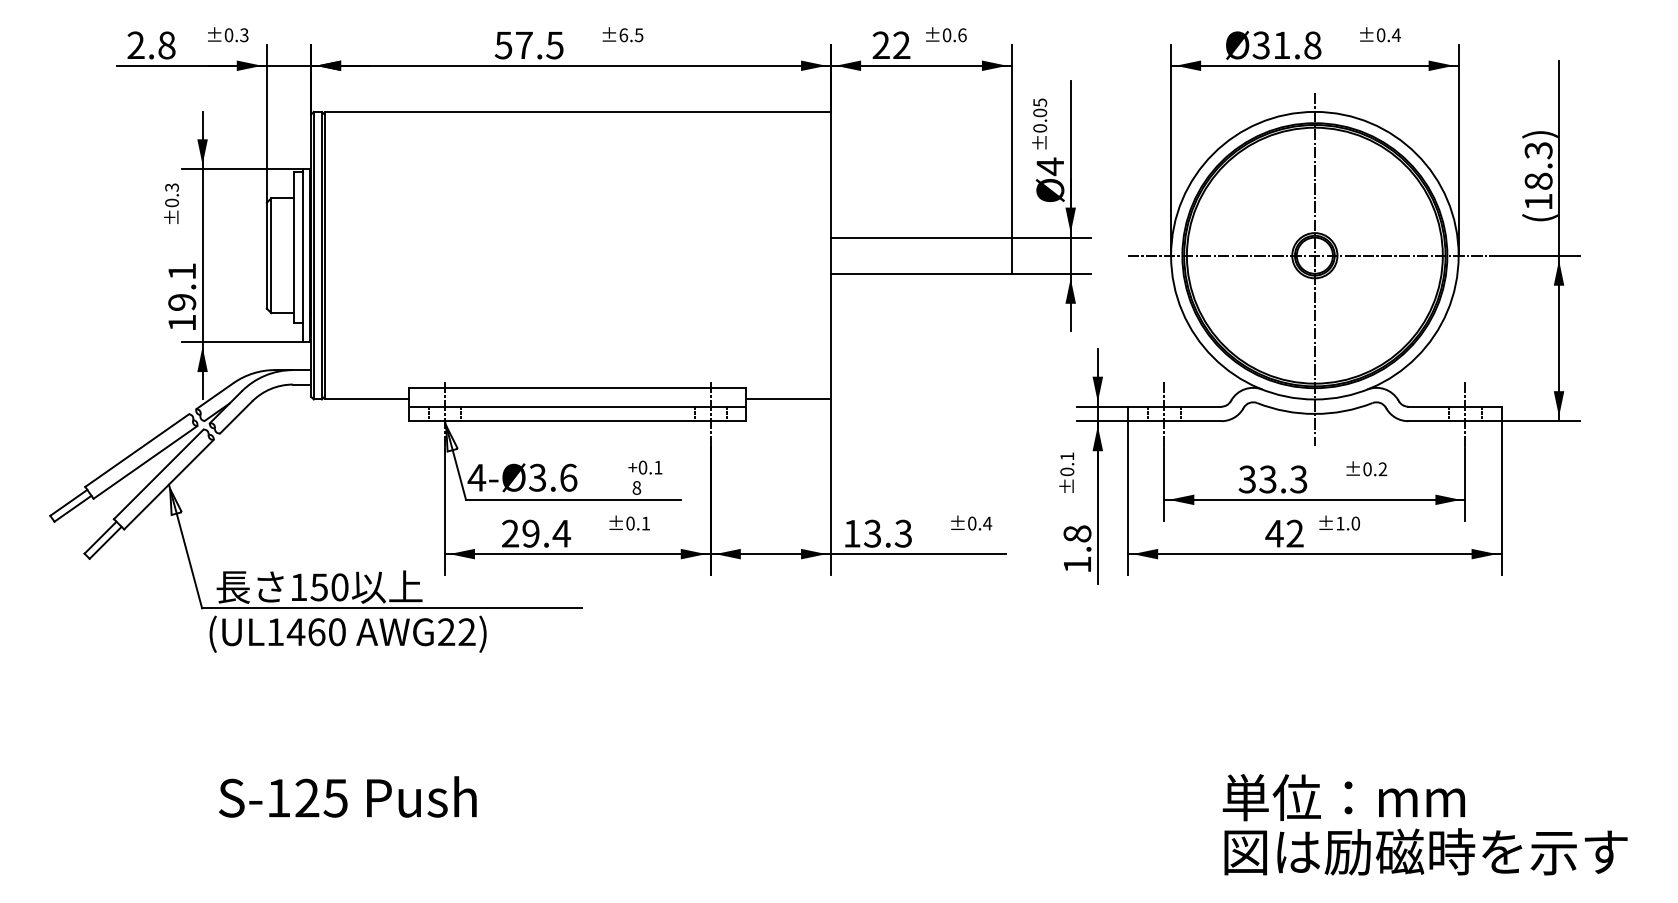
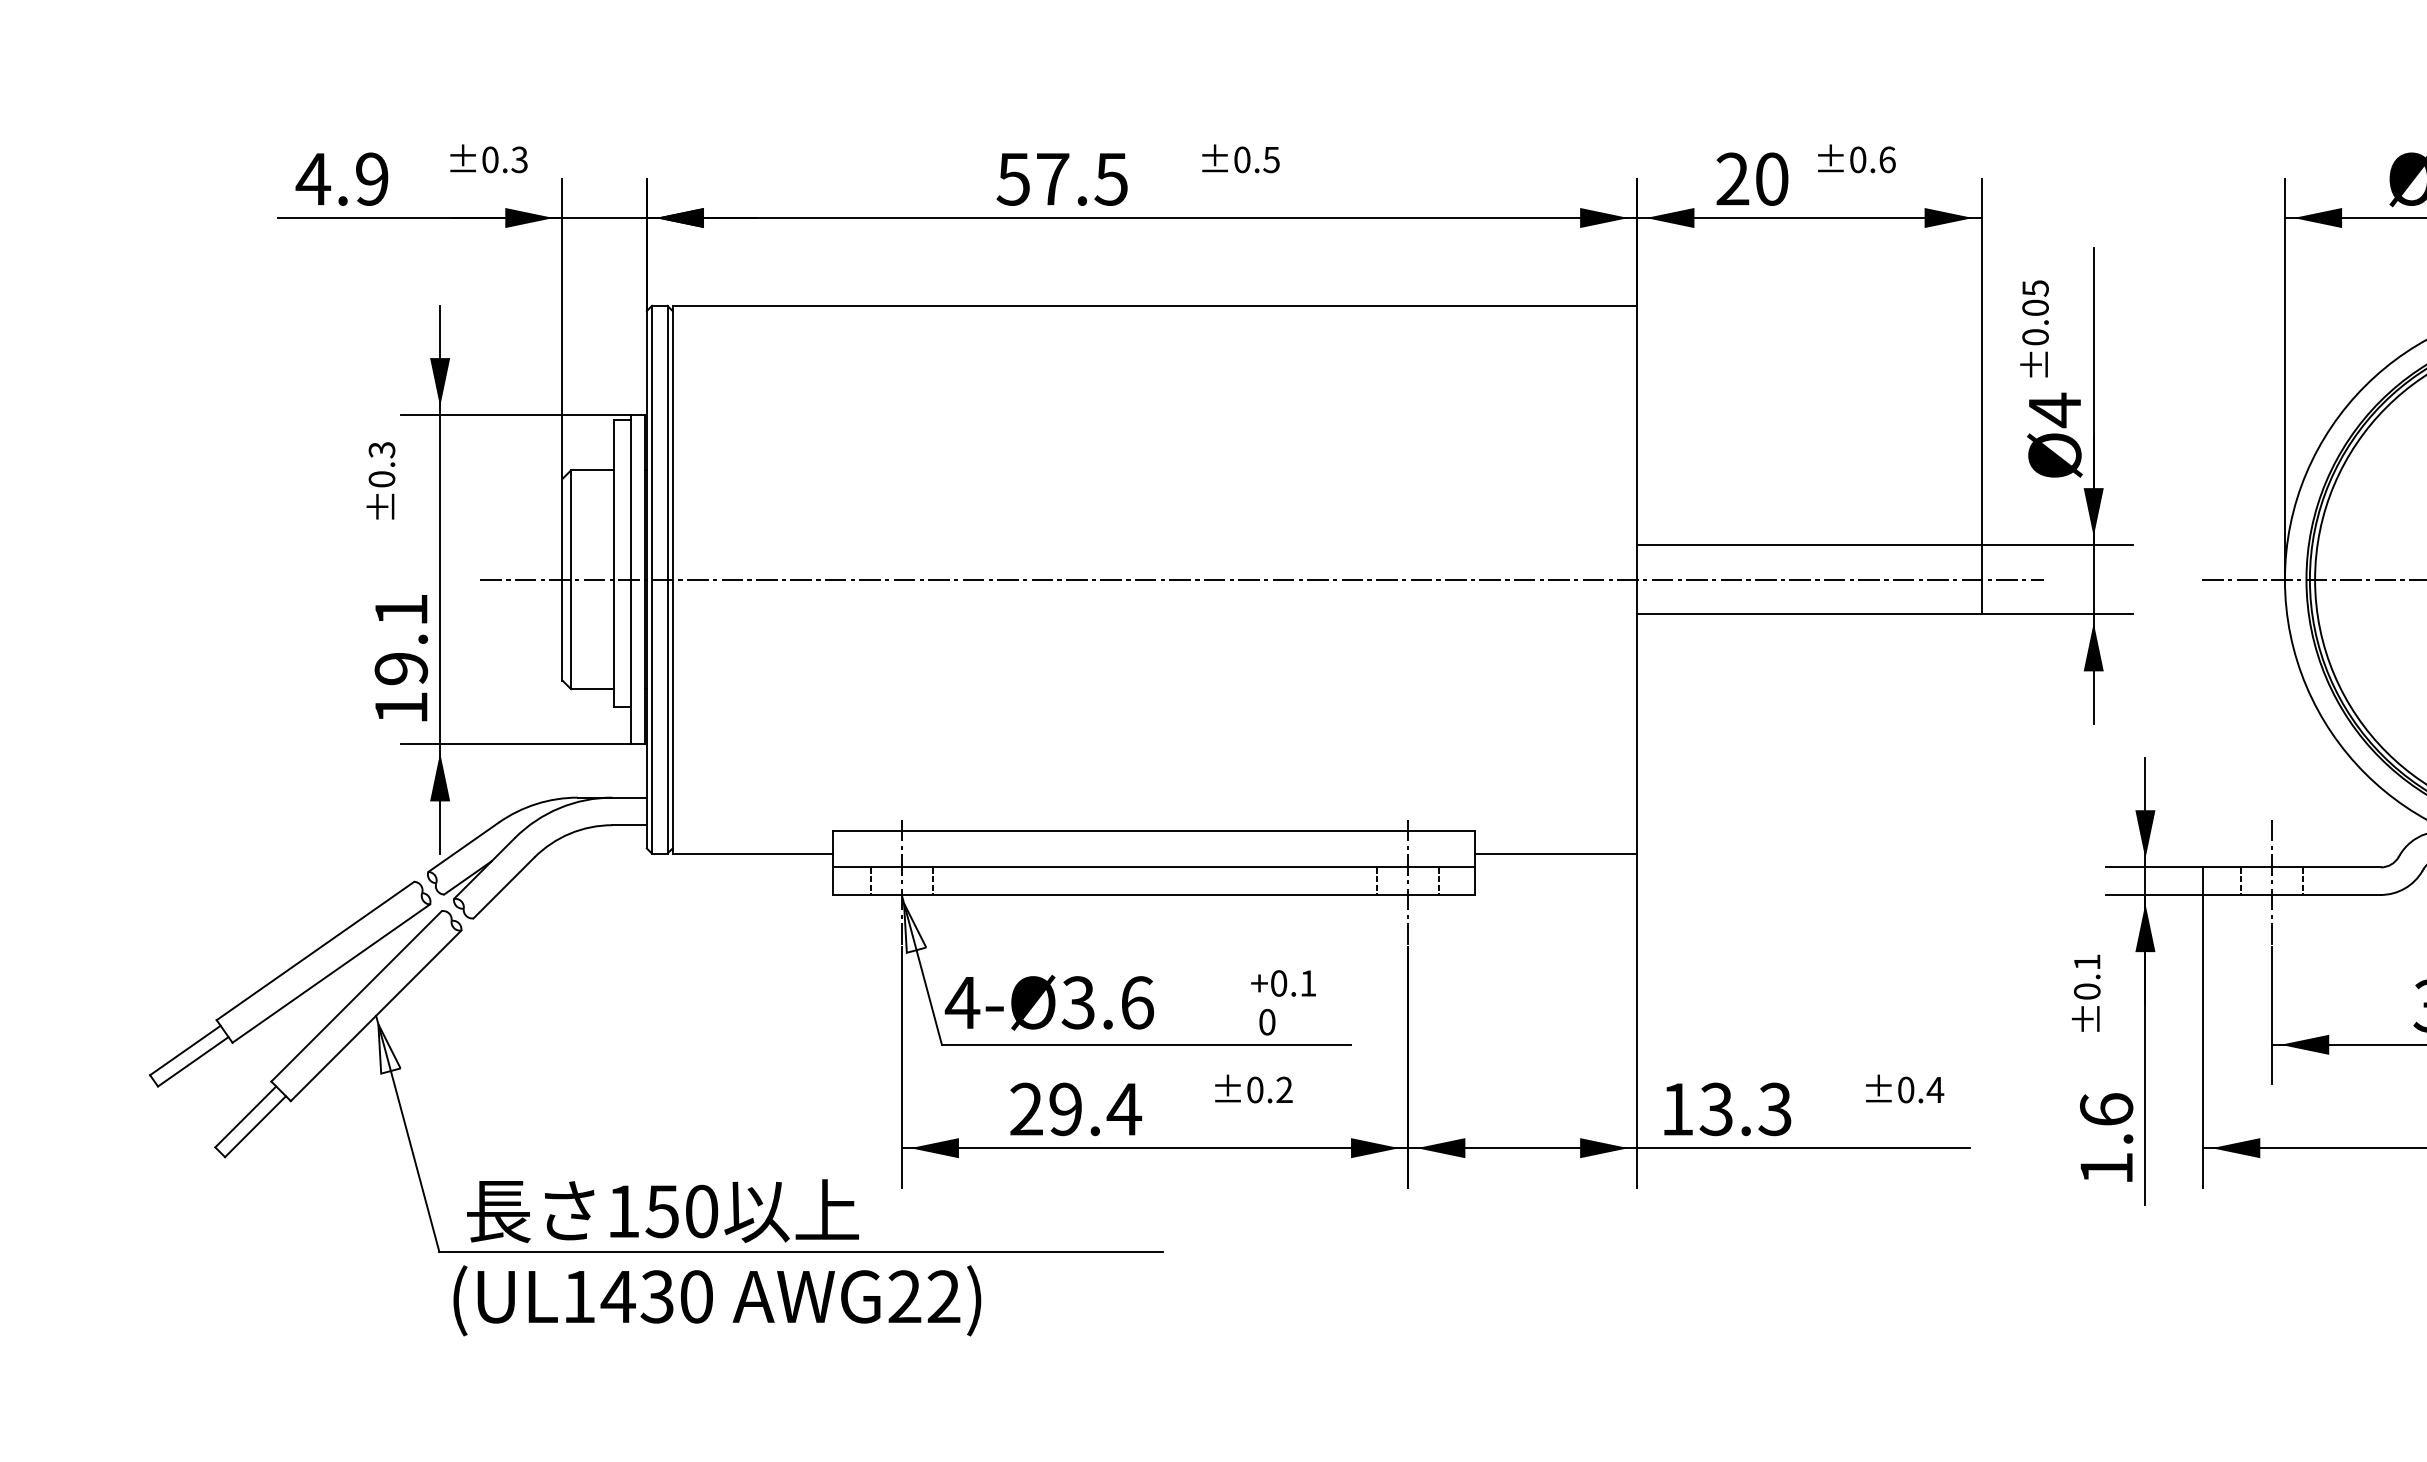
text: (623, 34) -> (1241, 158), ±6.5 -> ±0.5
text: (150, 45) -> (340, 179), 2.8 -> 4.9
text: (901, 45) -> (1771, 179), 22 -> 20
line: (633, 255) -> (1260, 579), added
text: (636, 487) -> (1266, 1021), 8 -> 0
text: (645, 523) -> (1283, 1089), ±0.1 -> ±0.2
text: (1077, 533) -> (2106, 1108), 1.8 -> 1.6
text: (316, 632) -> (657, 1297), (UL1460 -> (UL1430

